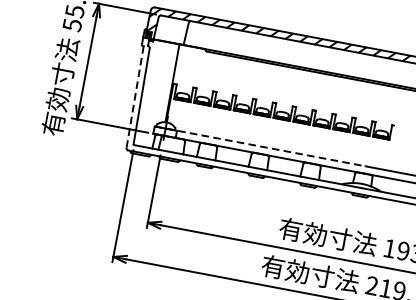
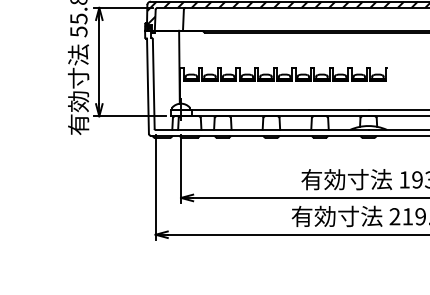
line: (134, 97) -> (147, 86), dashed -> solid
line: (259, 146) -> (269, 109), dashed -> solid

